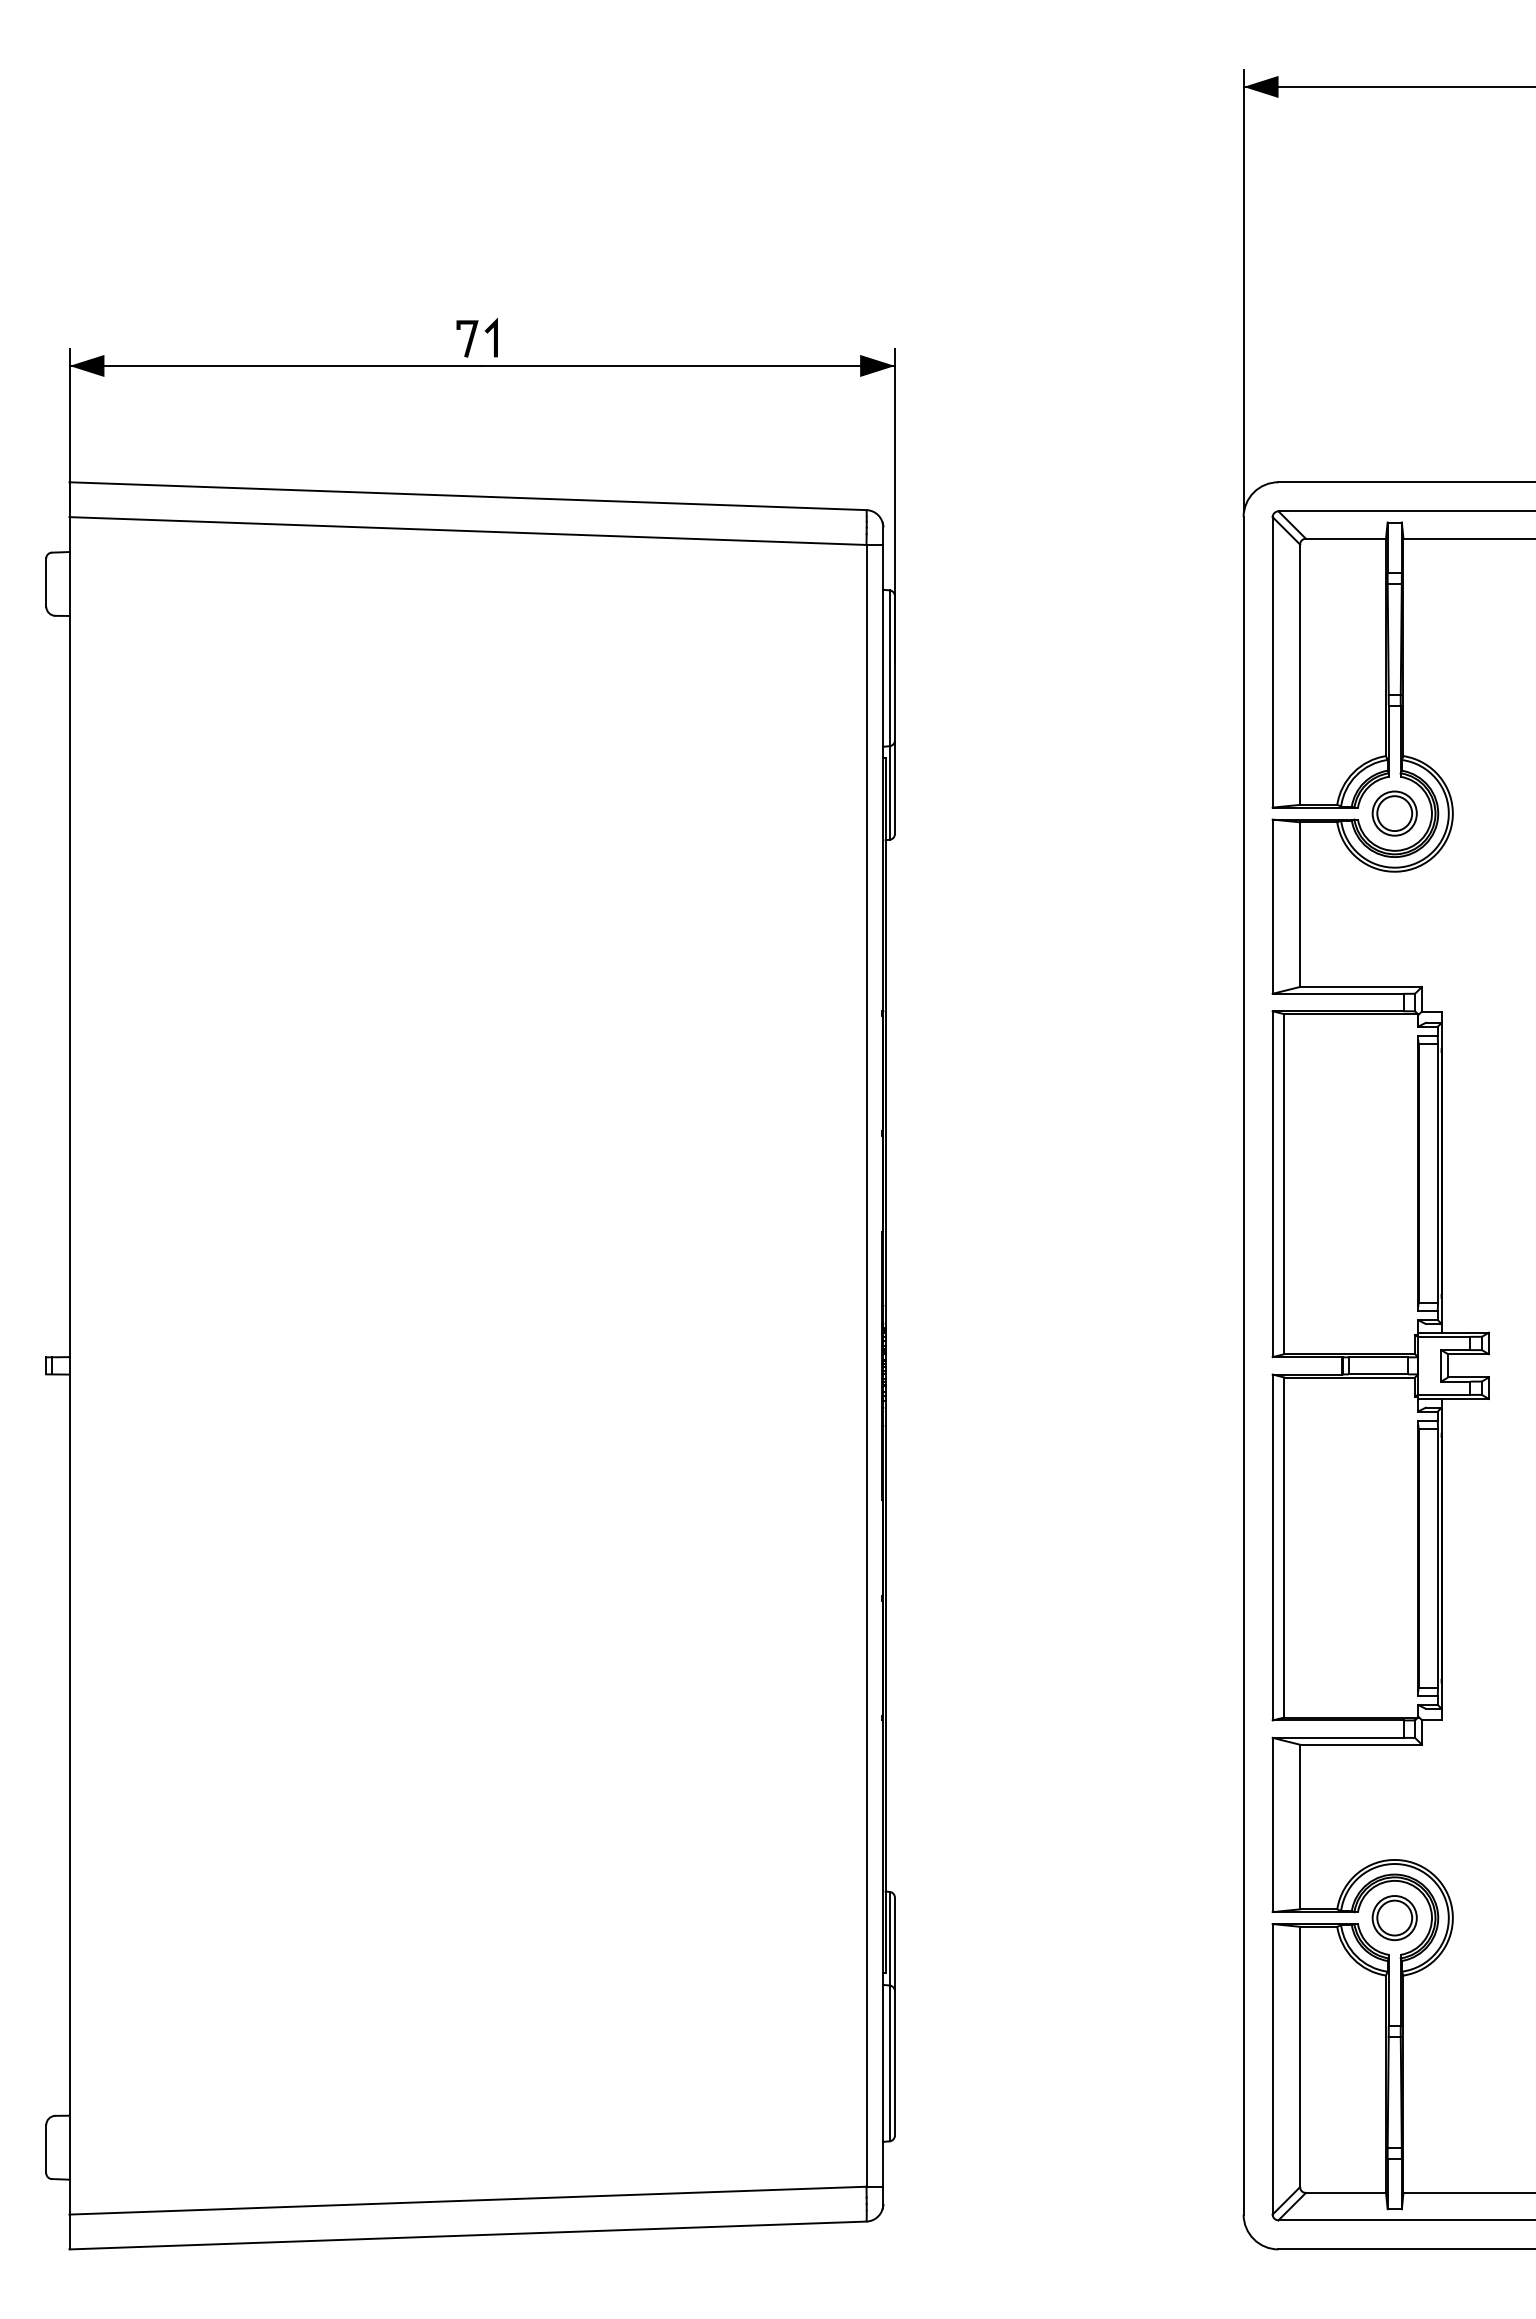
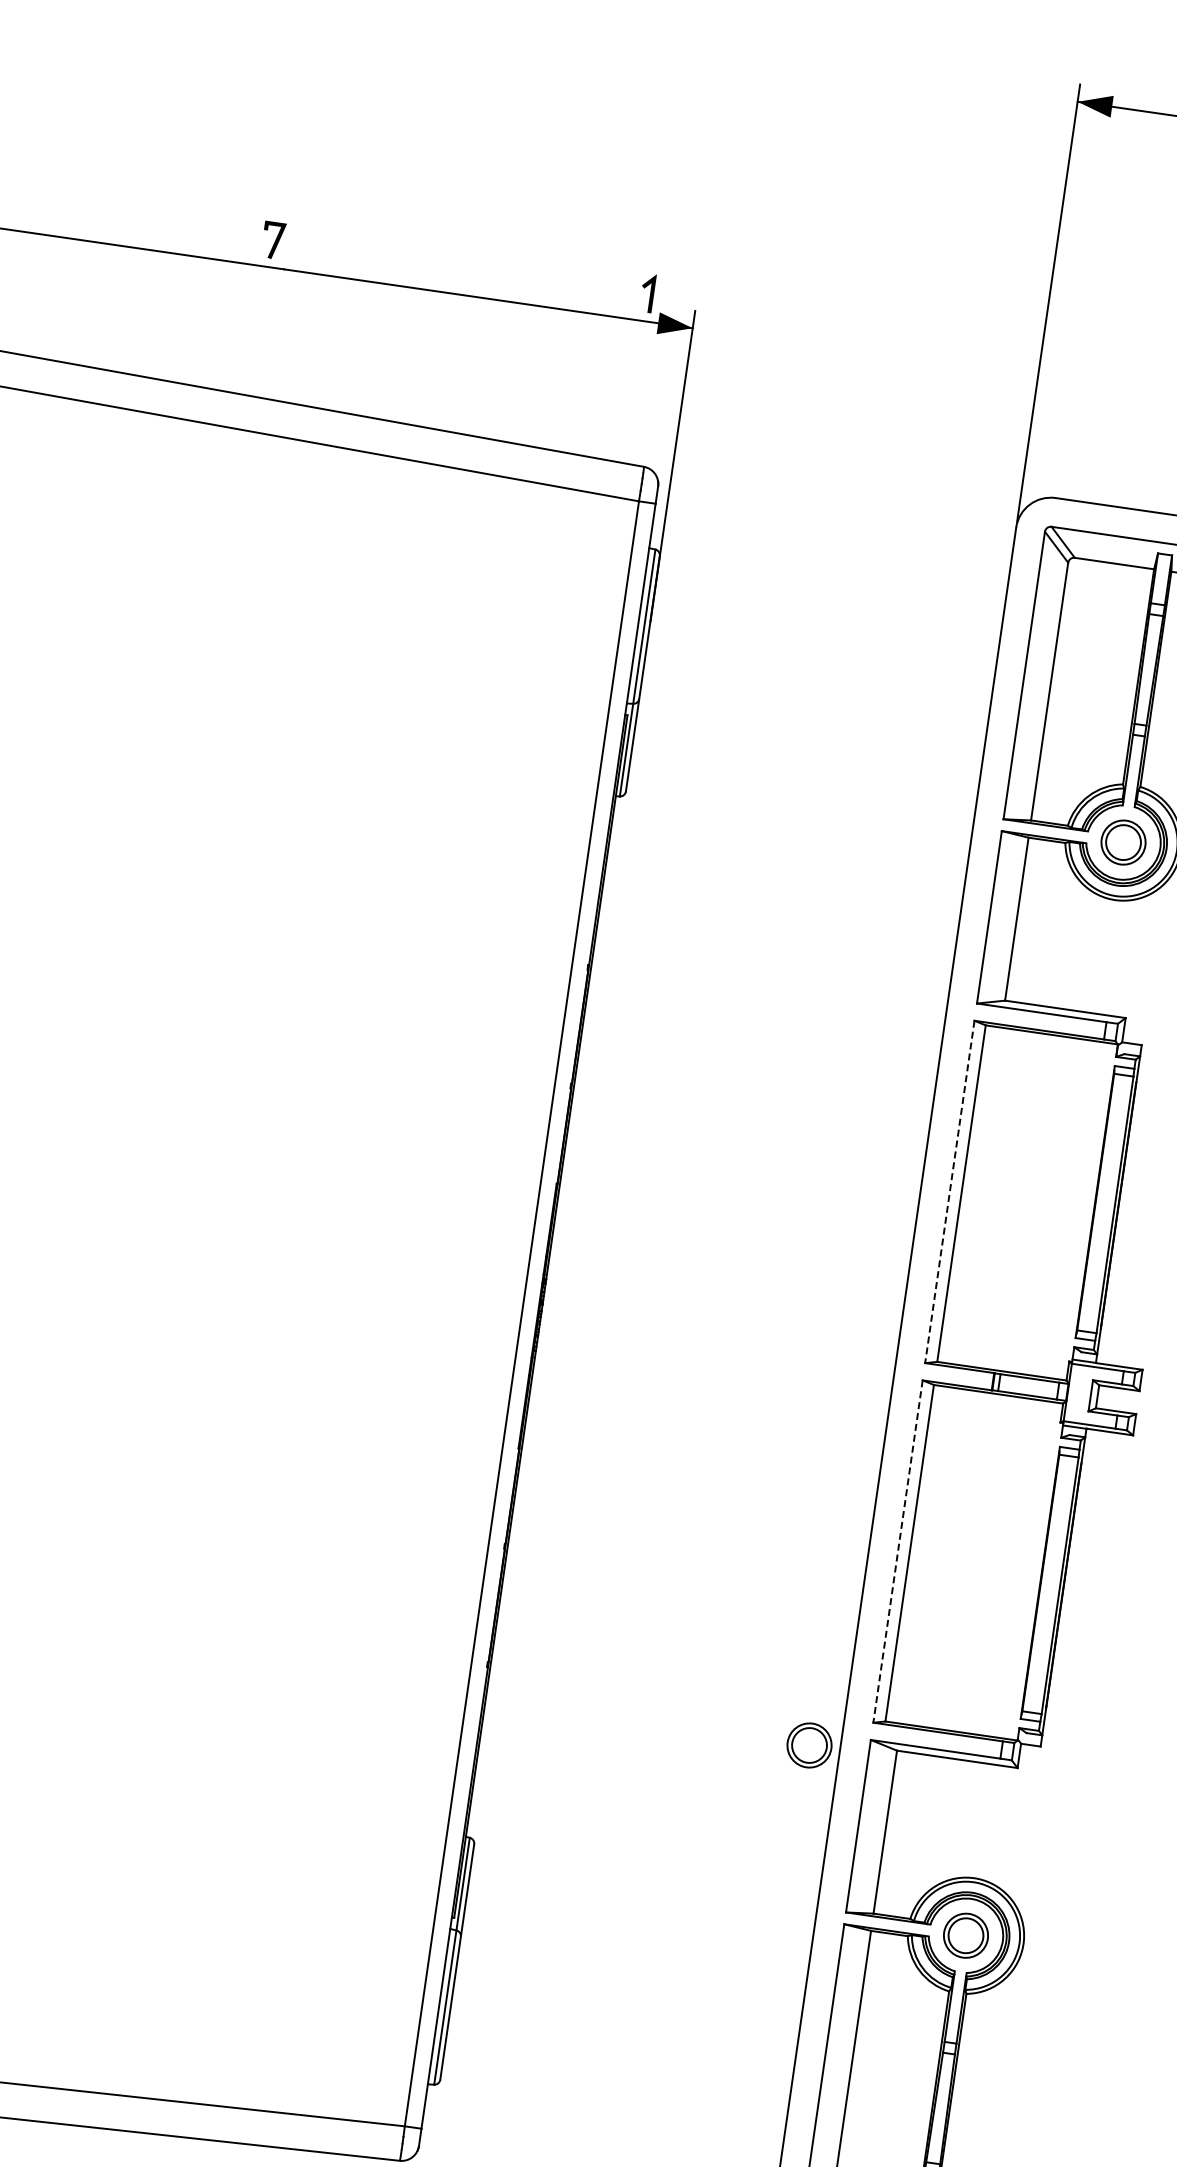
line: (494, 337) -> (650, 293), moved
line: (1272, 1184) -> (949, 1192), solid -> dashed
line: (1272, 1547) -> (897, 1551), solid -> dashed
part: (1212, 1752) -> (809, 1745), added

